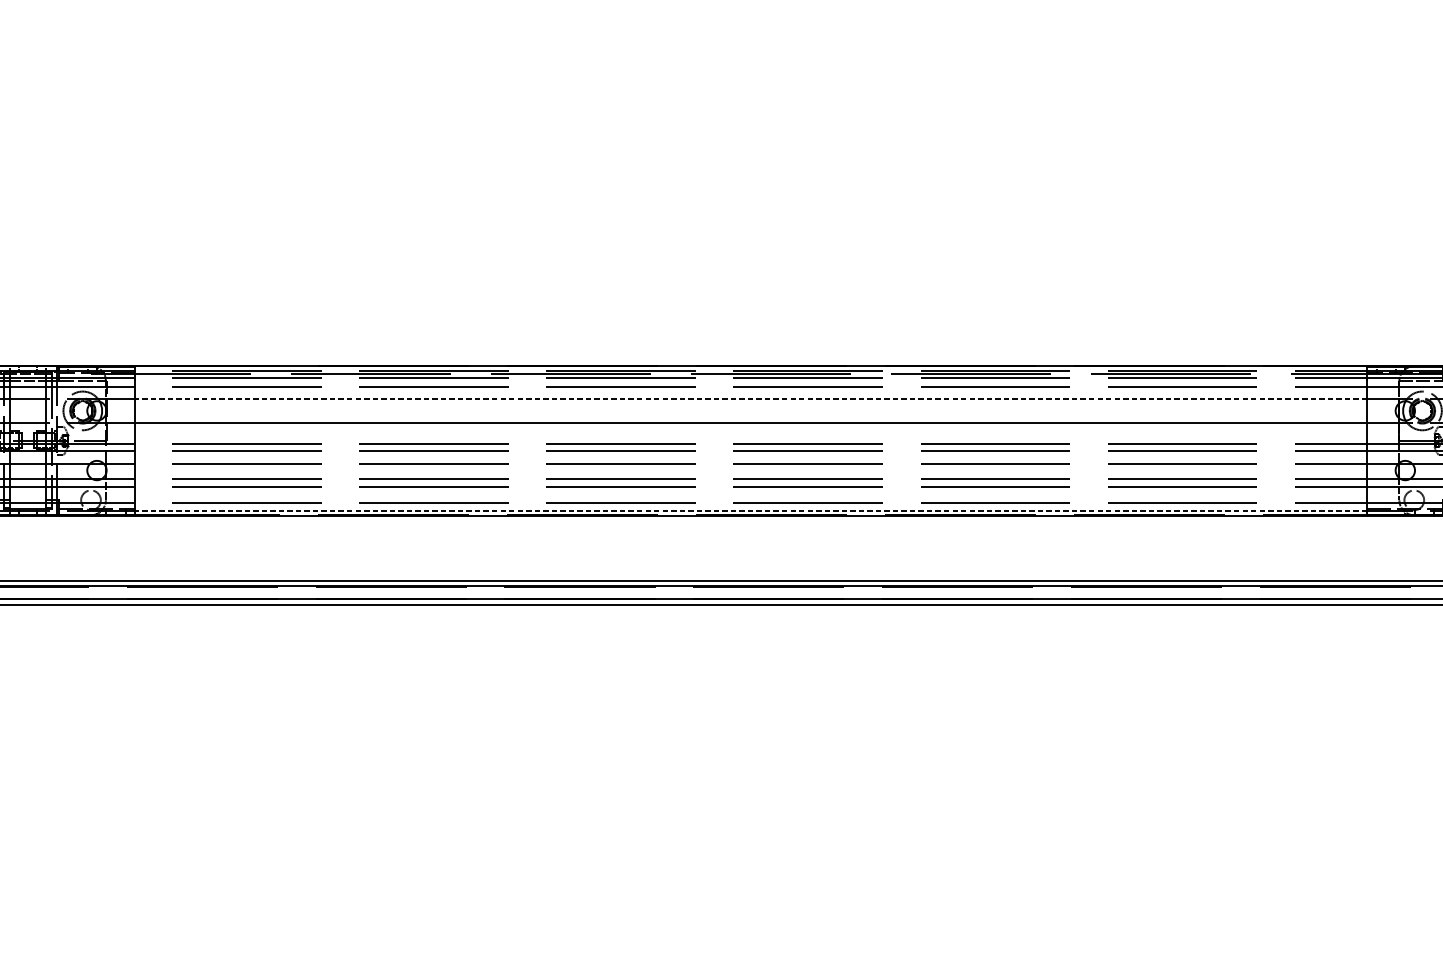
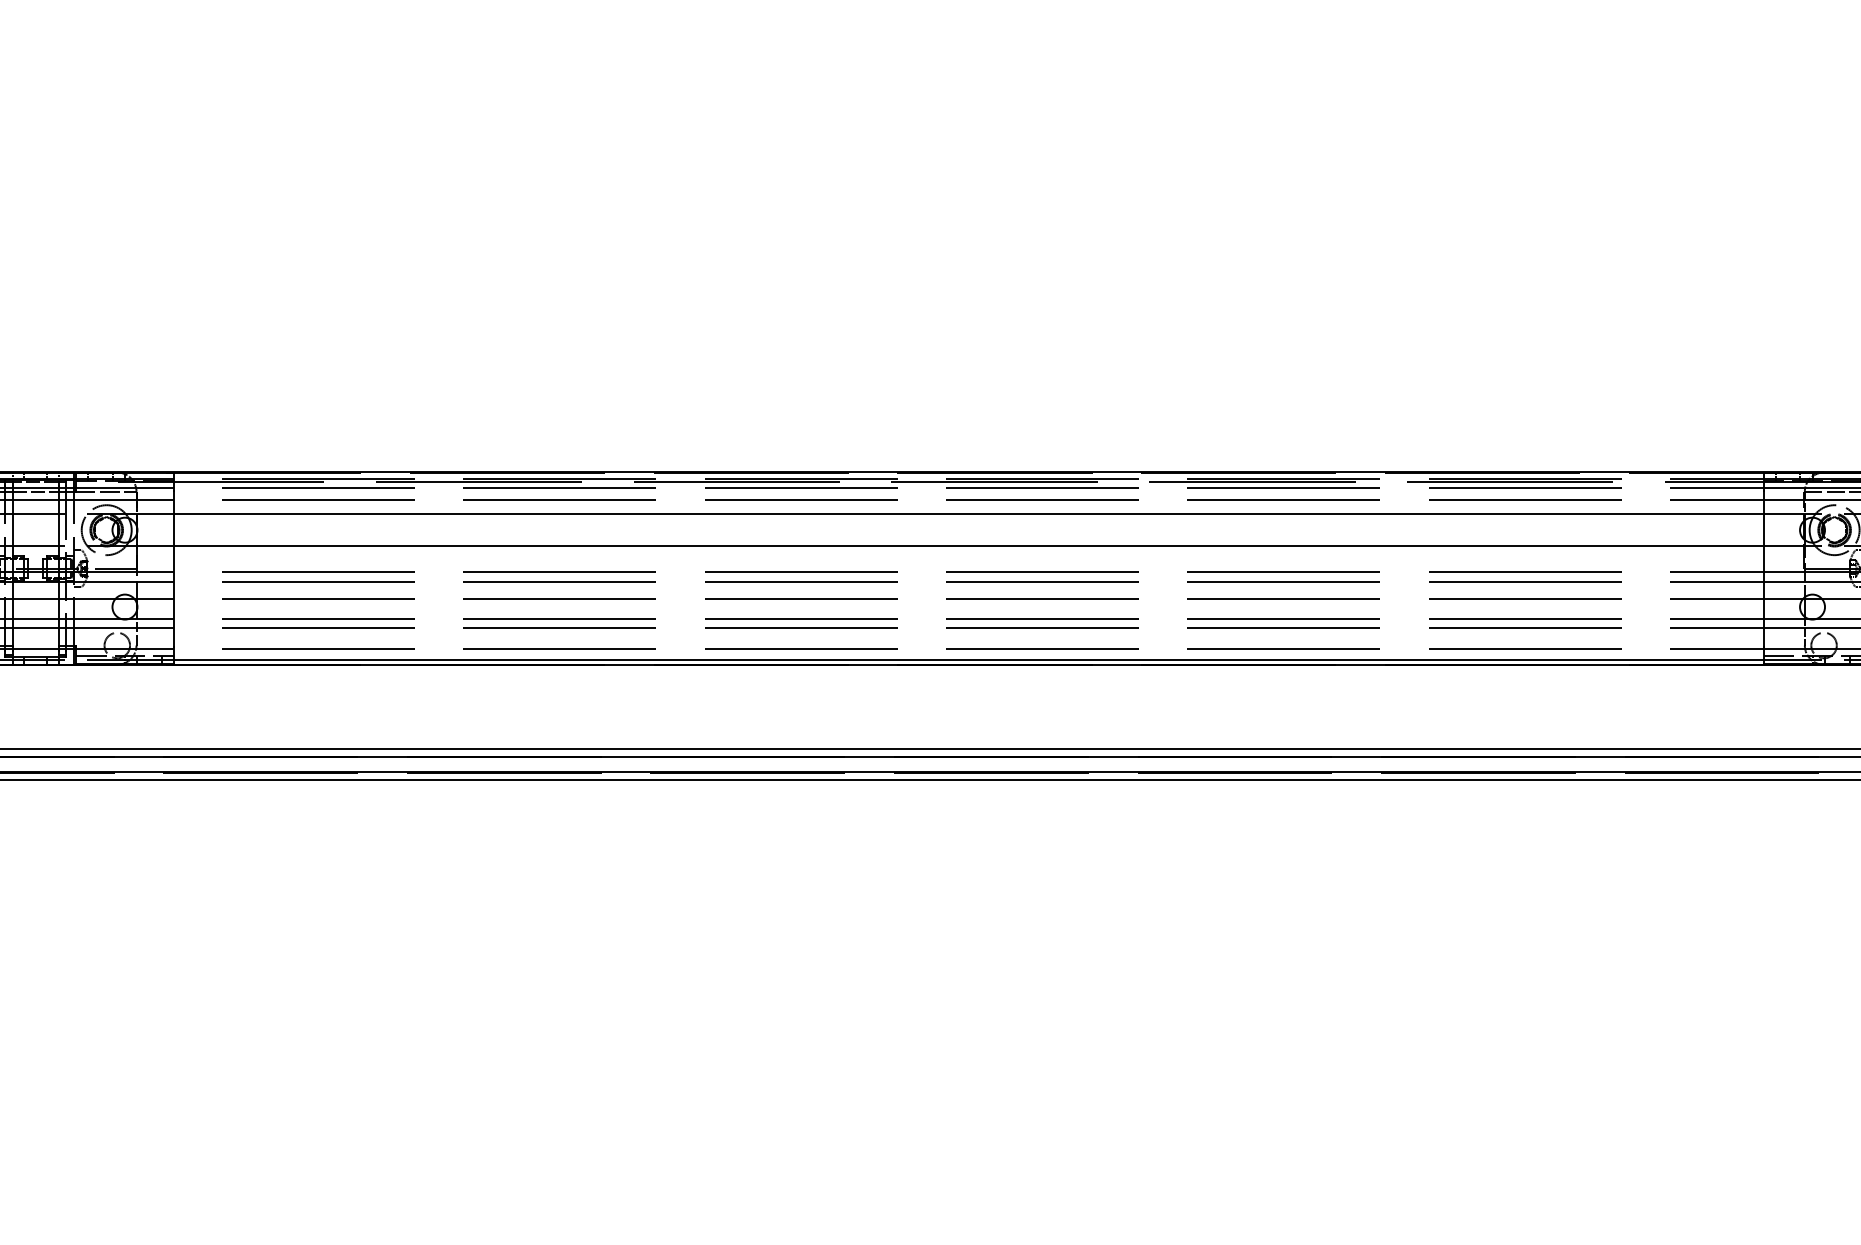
line: (750, 398) -> (968, 514), dashed -> solid
line: (750, 511) -> (968, 659), dashed -> solid

